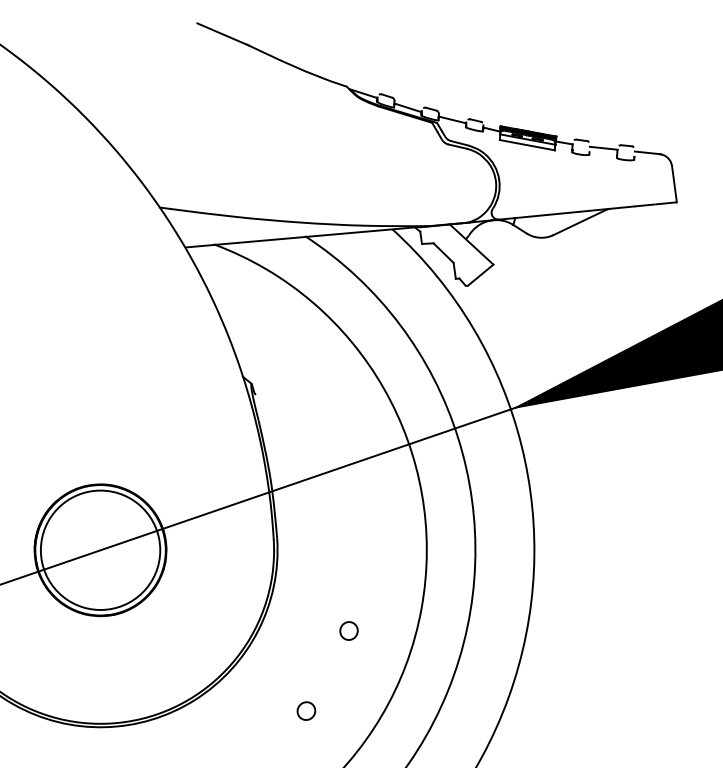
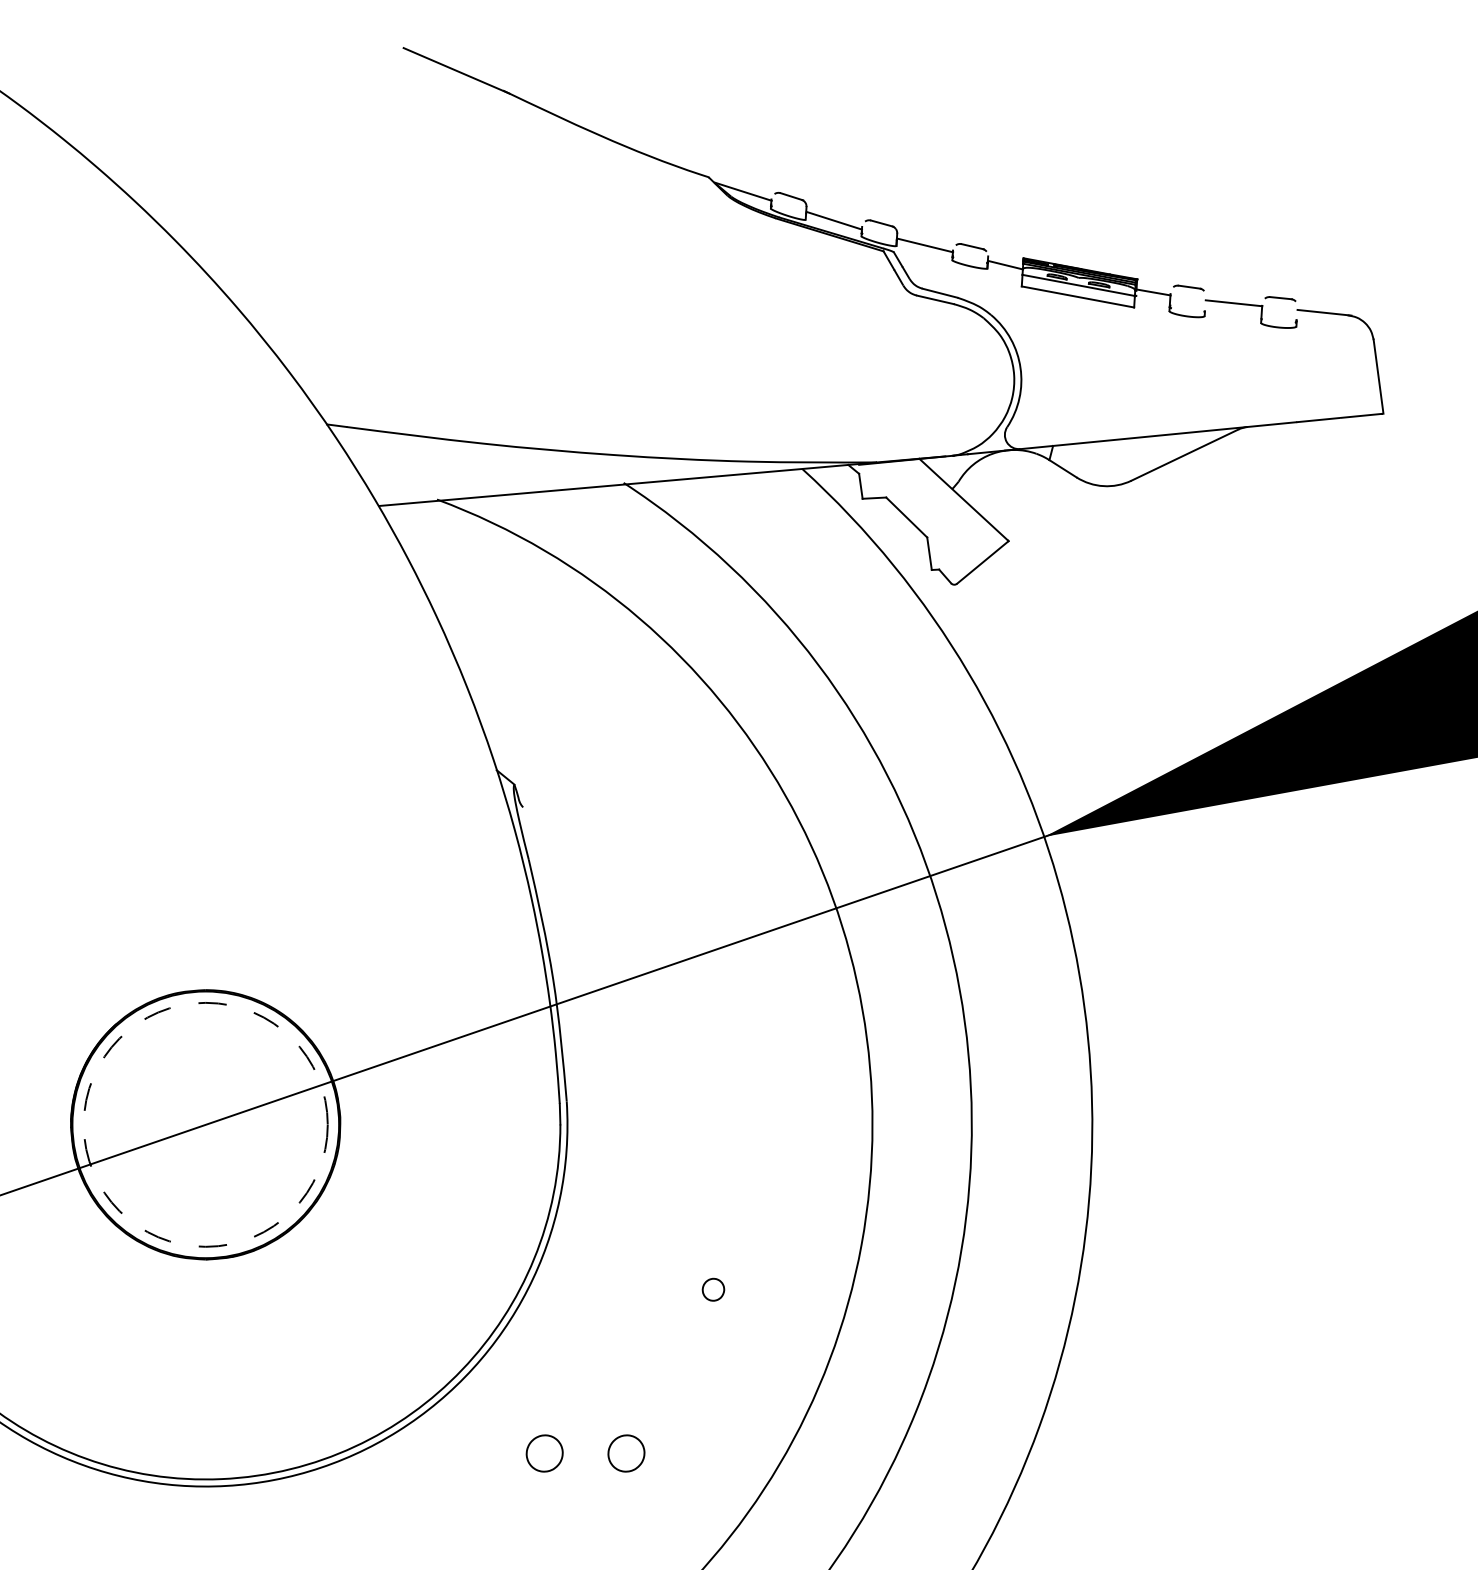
circle: (100, 549) -> (205, 1123), solid -> dashed
part: (348, 630) -> (712, 1288), size x0.6
part: (266, 710) -> (544, 1452), added

